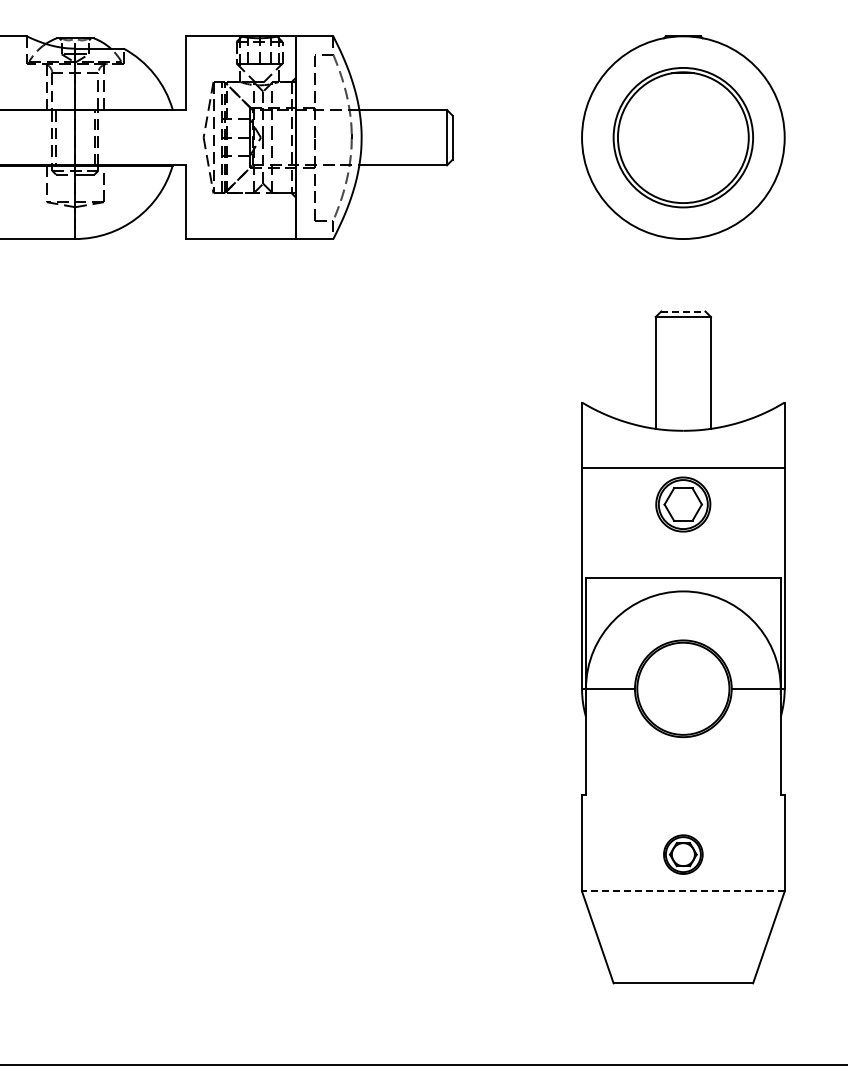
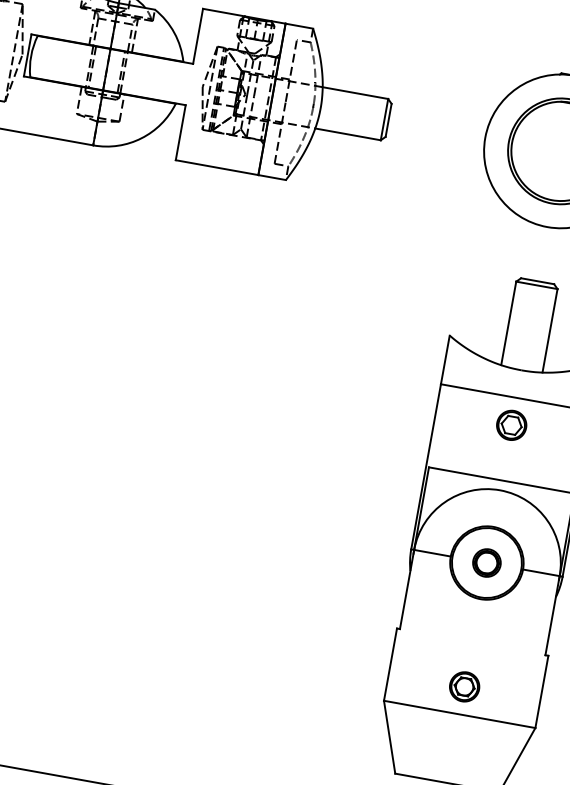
line: (683, 311) -> (537, 281), dashed -> solid
part: (683, 504) -> (511, 425), size x0.71
part: (683, 688) -> (487, 562), added
line: (682, 891) -> (459, 714), dashed -> solid

